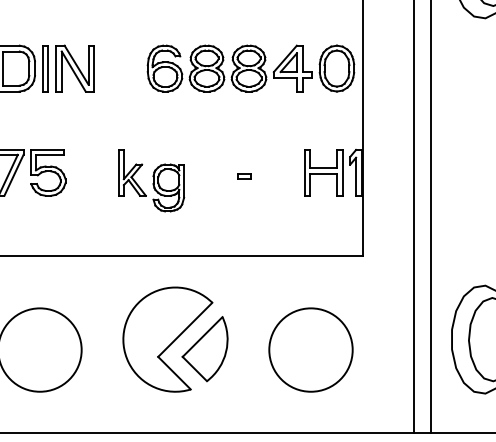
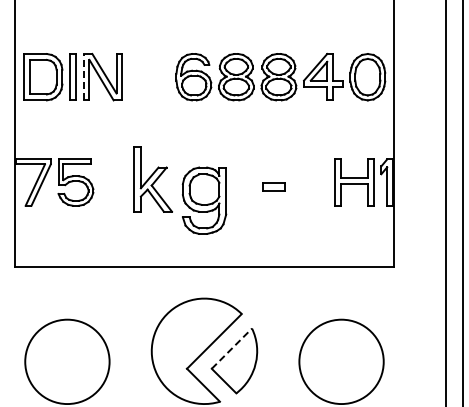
line: (56, 68) -> (84, 77), solid -> dashed
part: (244, 176) -> (274, 186), size x1.6
part: (151, 180) -> (180, 190), size x1.4
line: (202, 336) -> (231, 348), solid -> dashed

